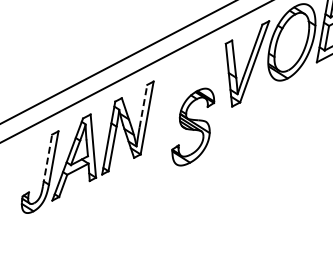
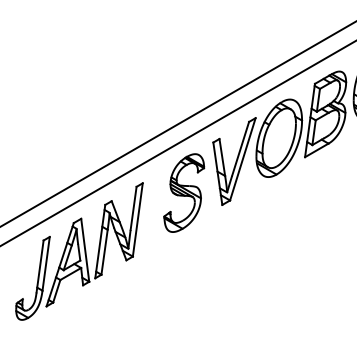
line: (143, 106) -> (133, 208), dashed -> solid
part: (193, 126) -> (184, 192), moved
line: (47, 160) -> (40, 266), dashed -> solid

